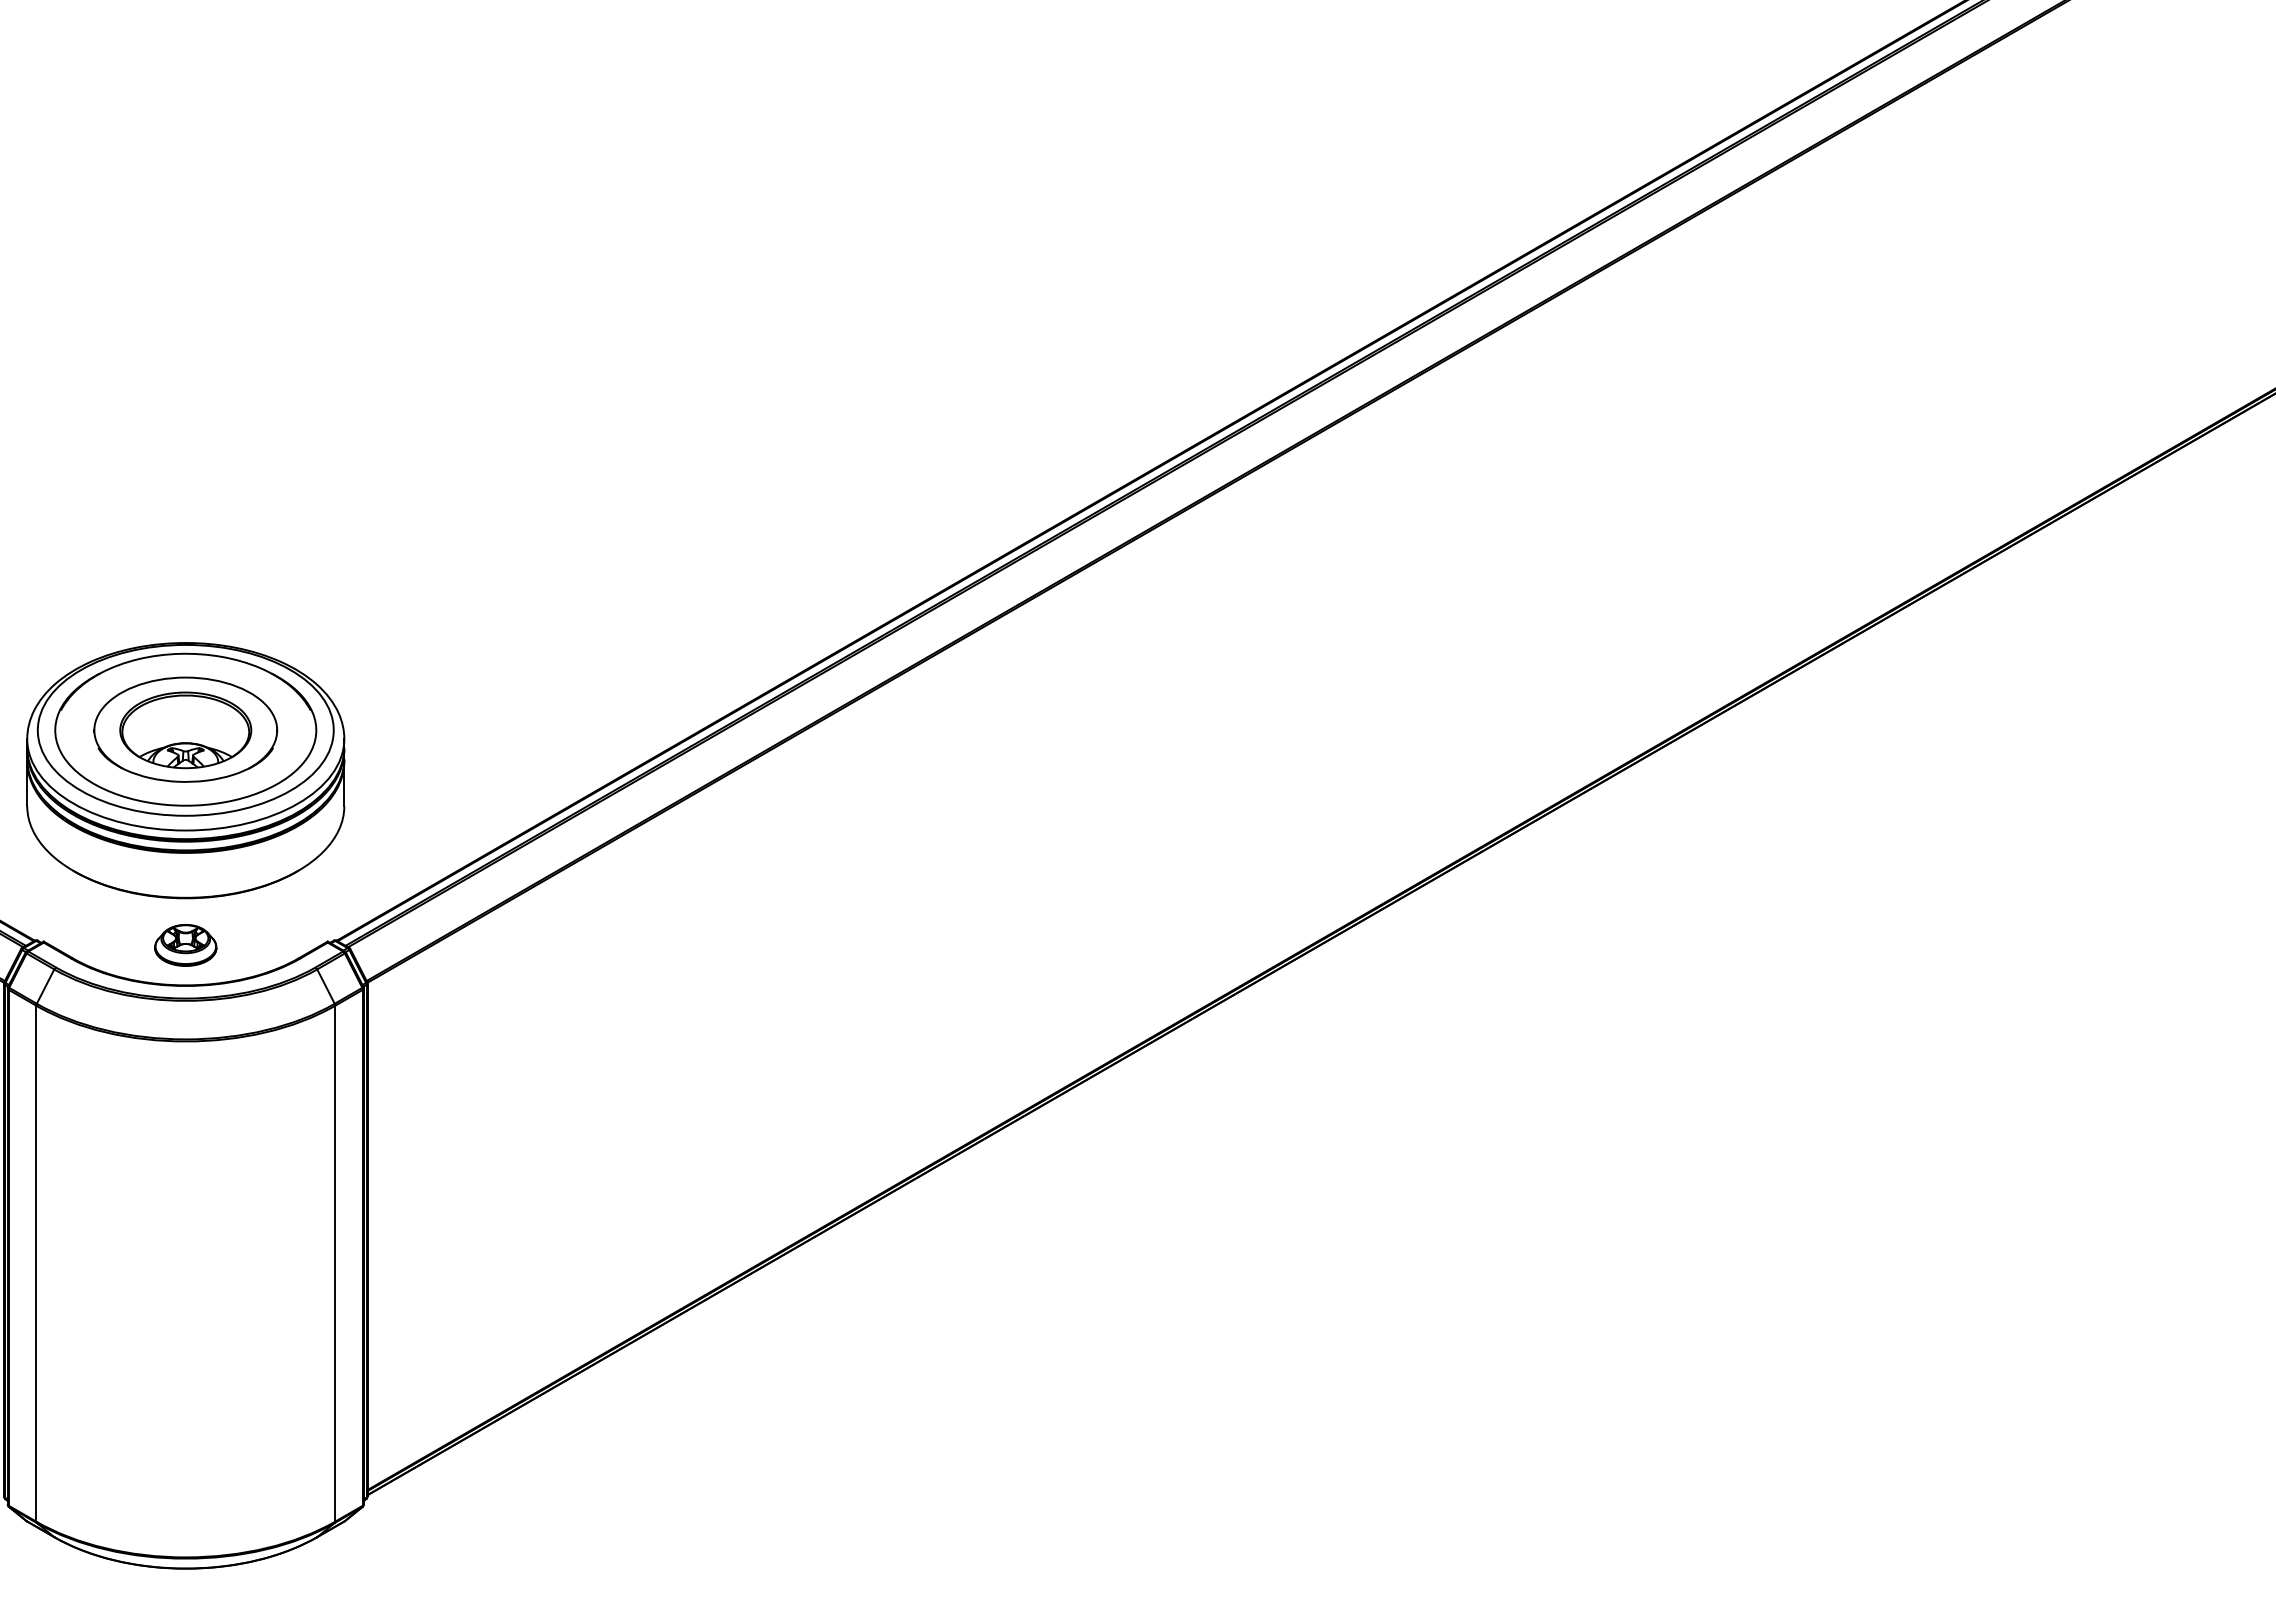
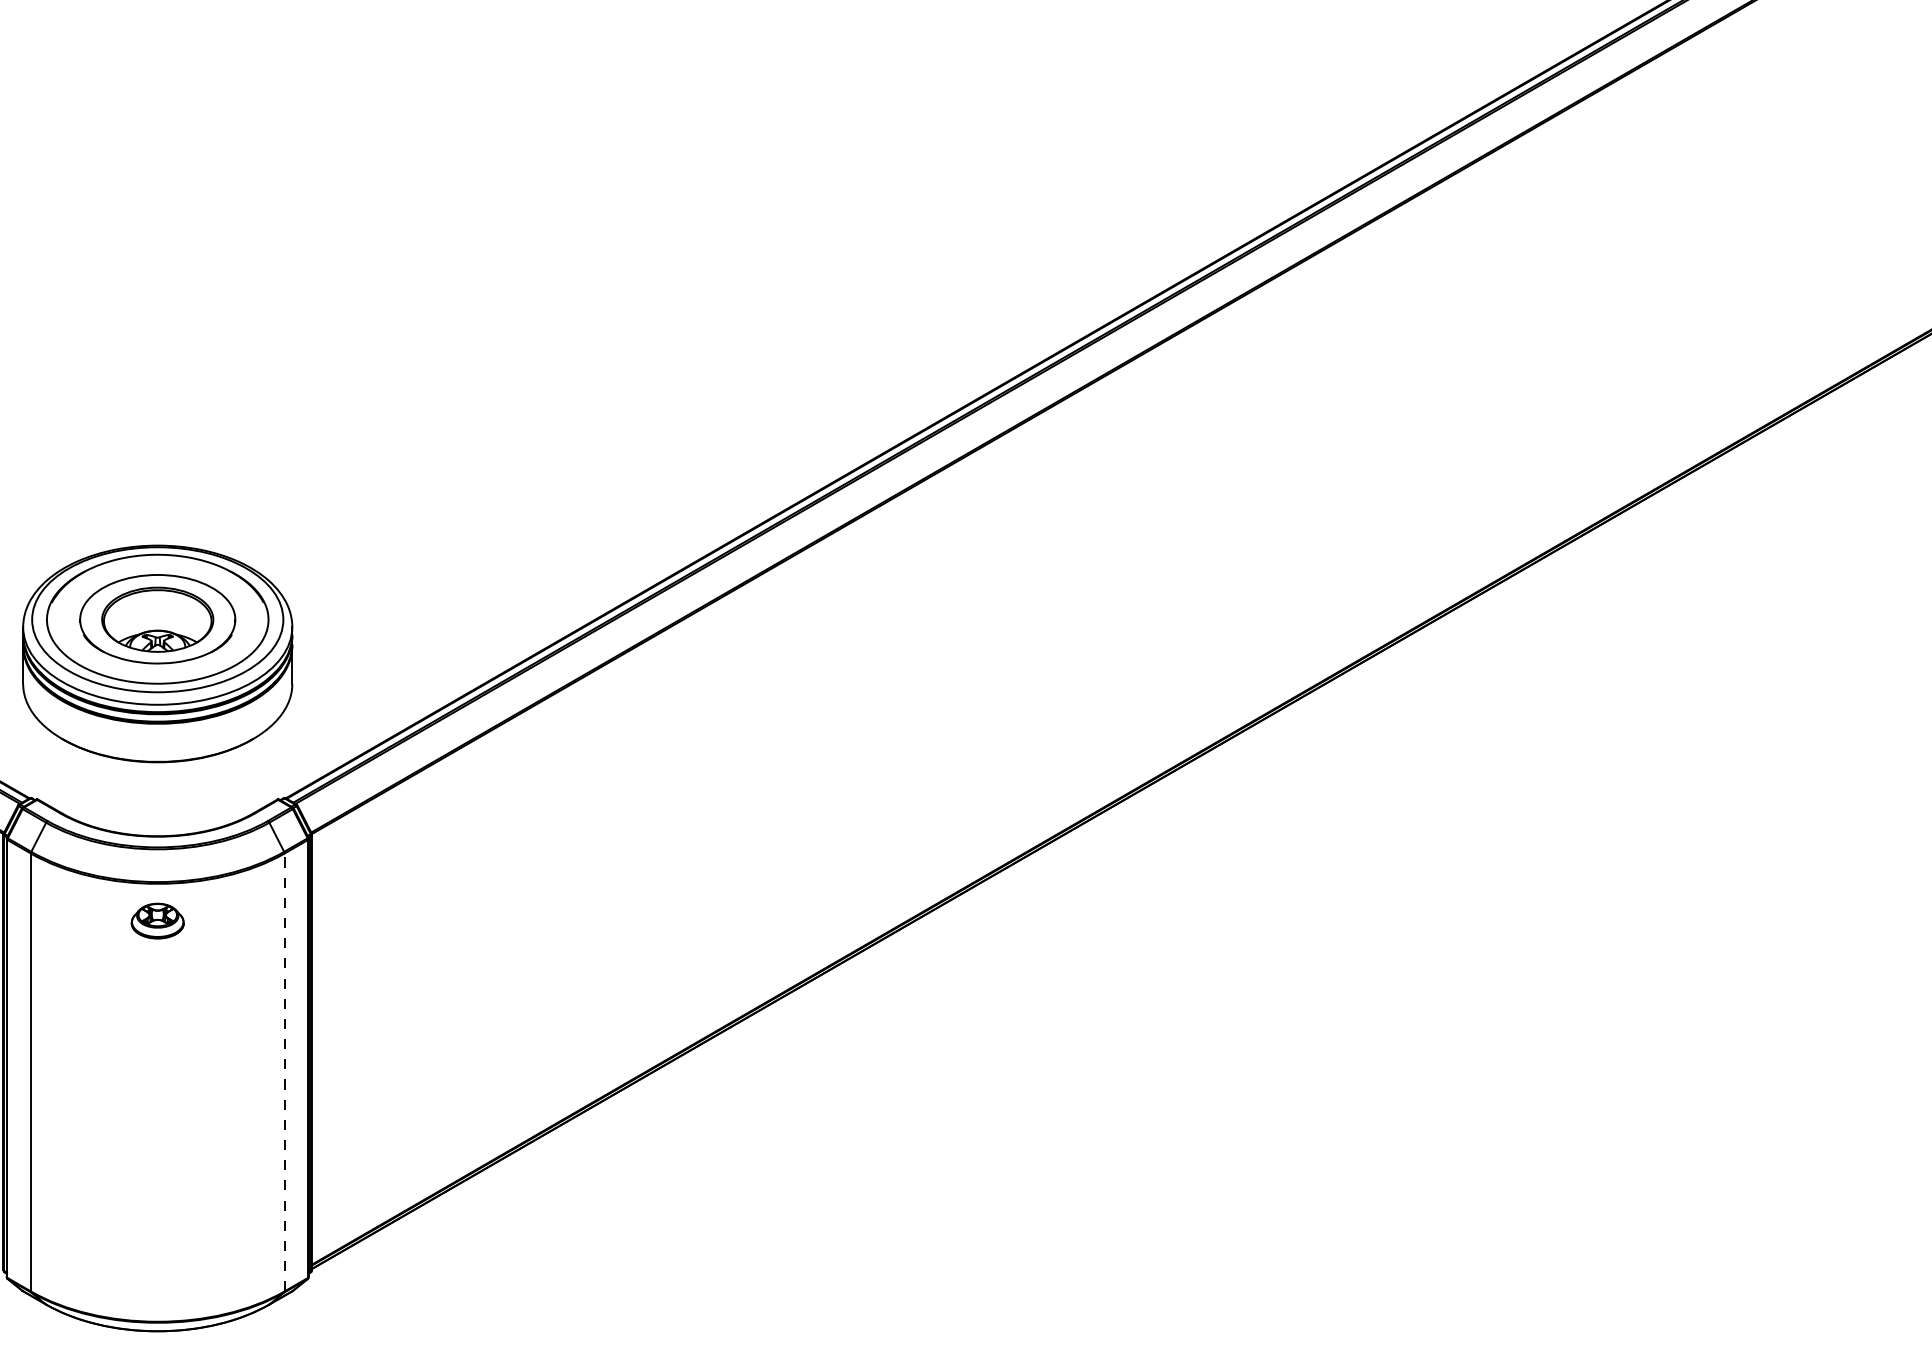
part: (185, 945) -> (157, 921), moved
line: (335, 1263) -> (284, 1072), solid -> dashed

